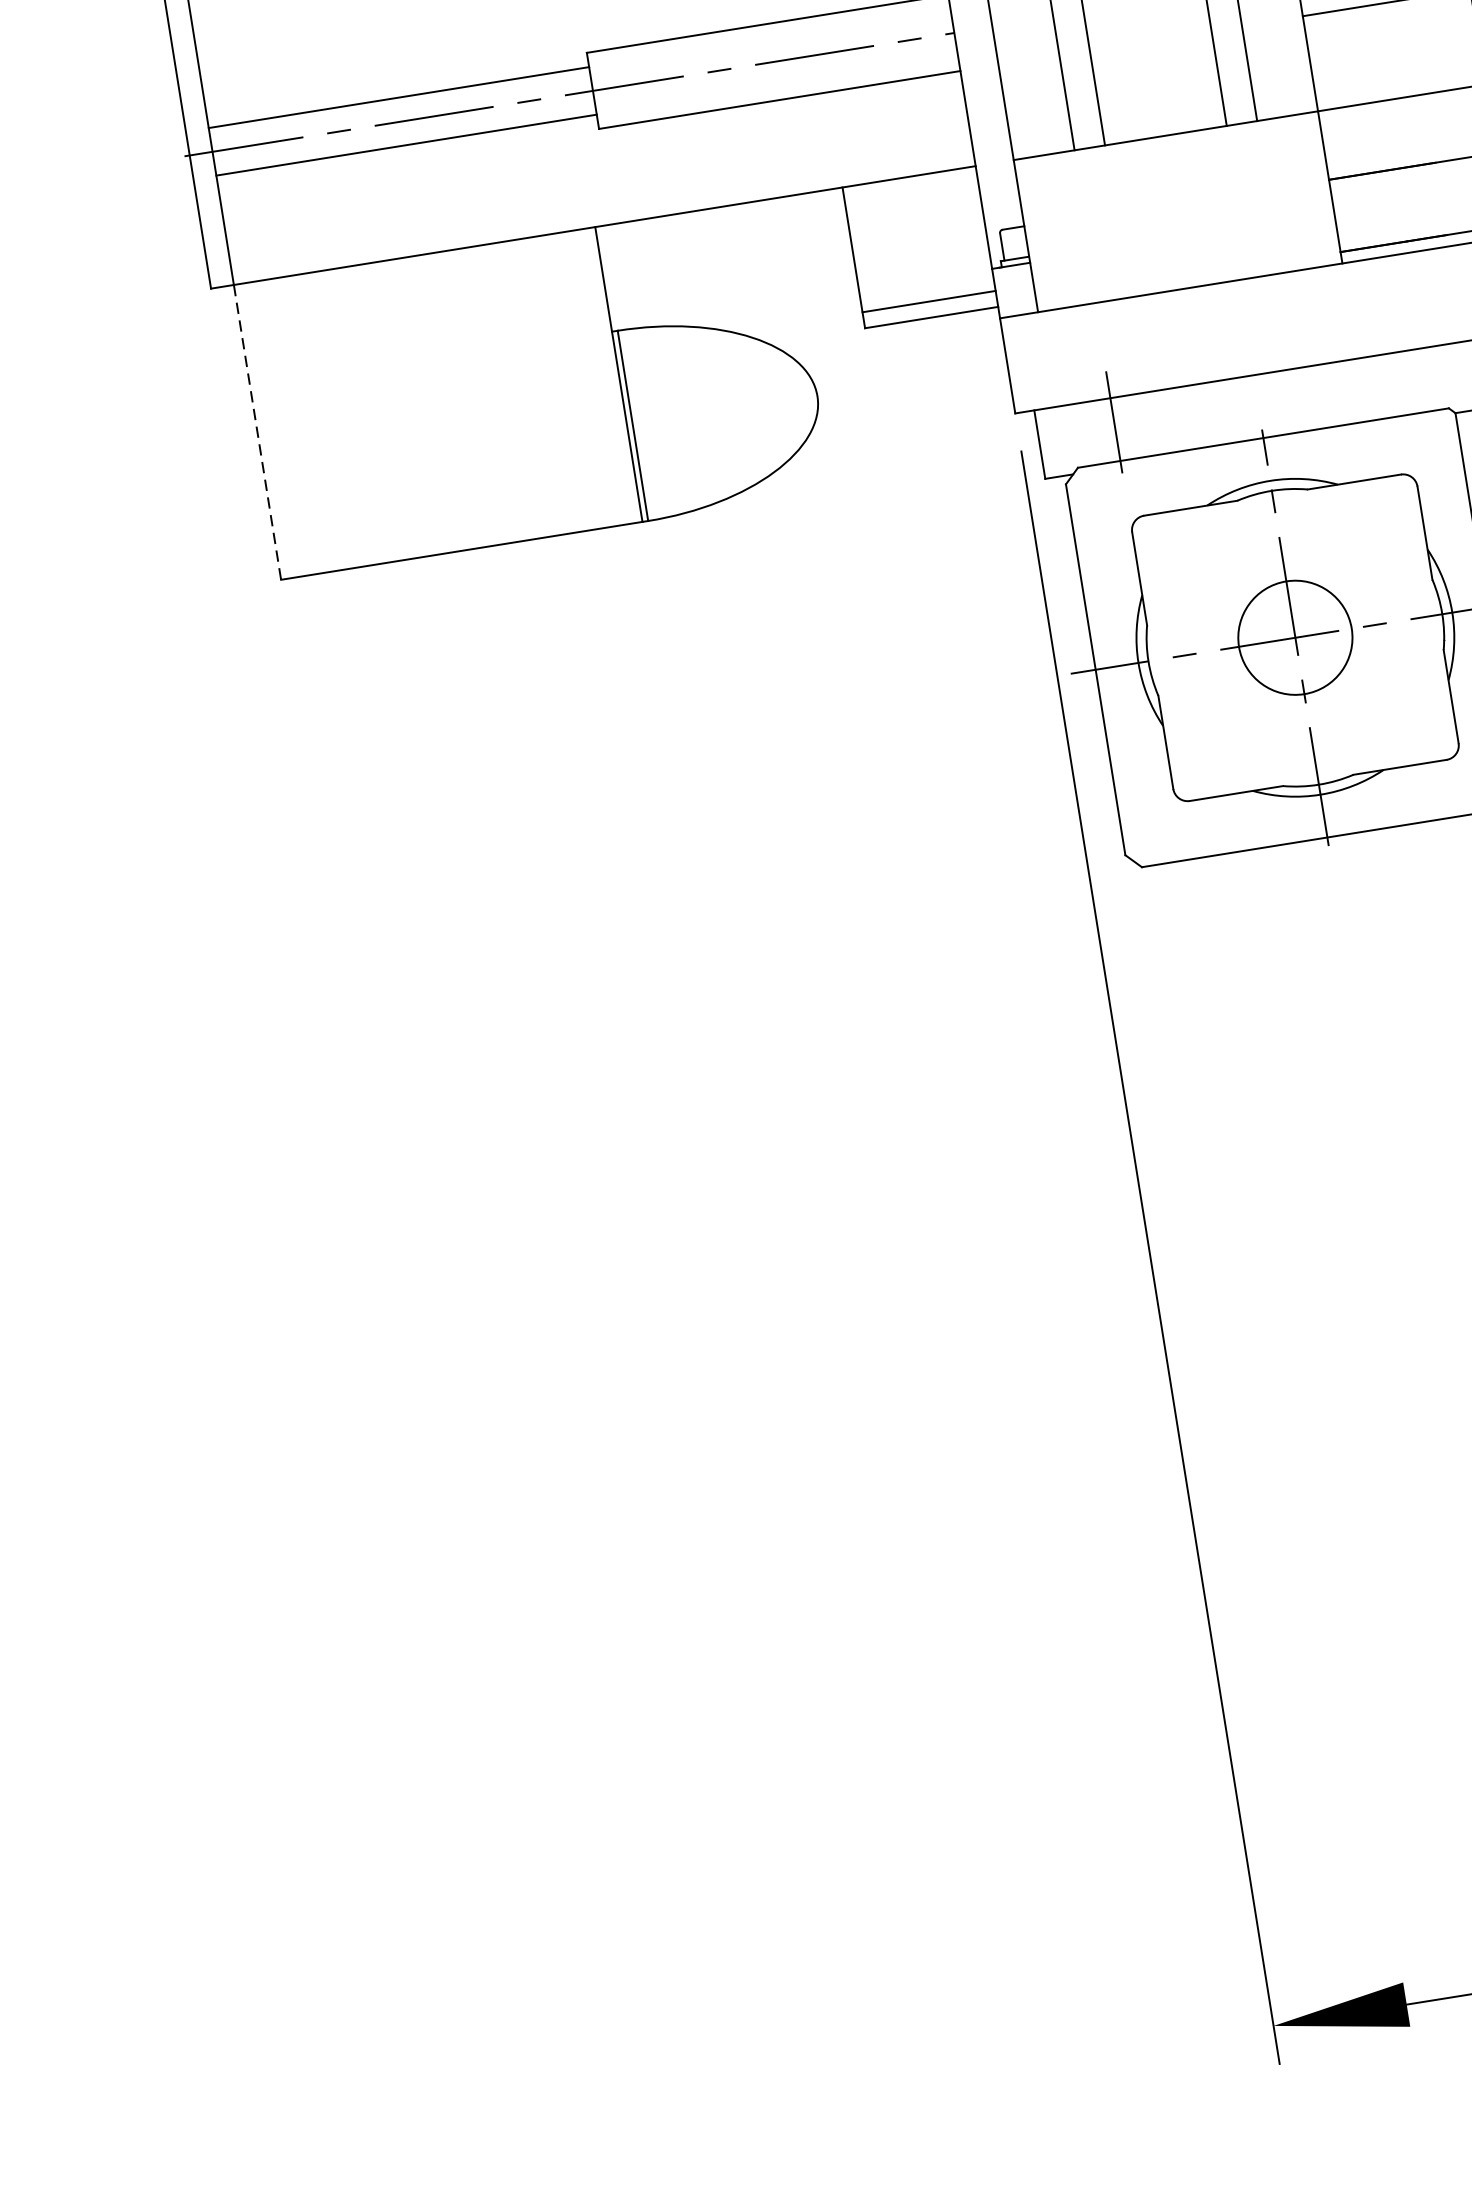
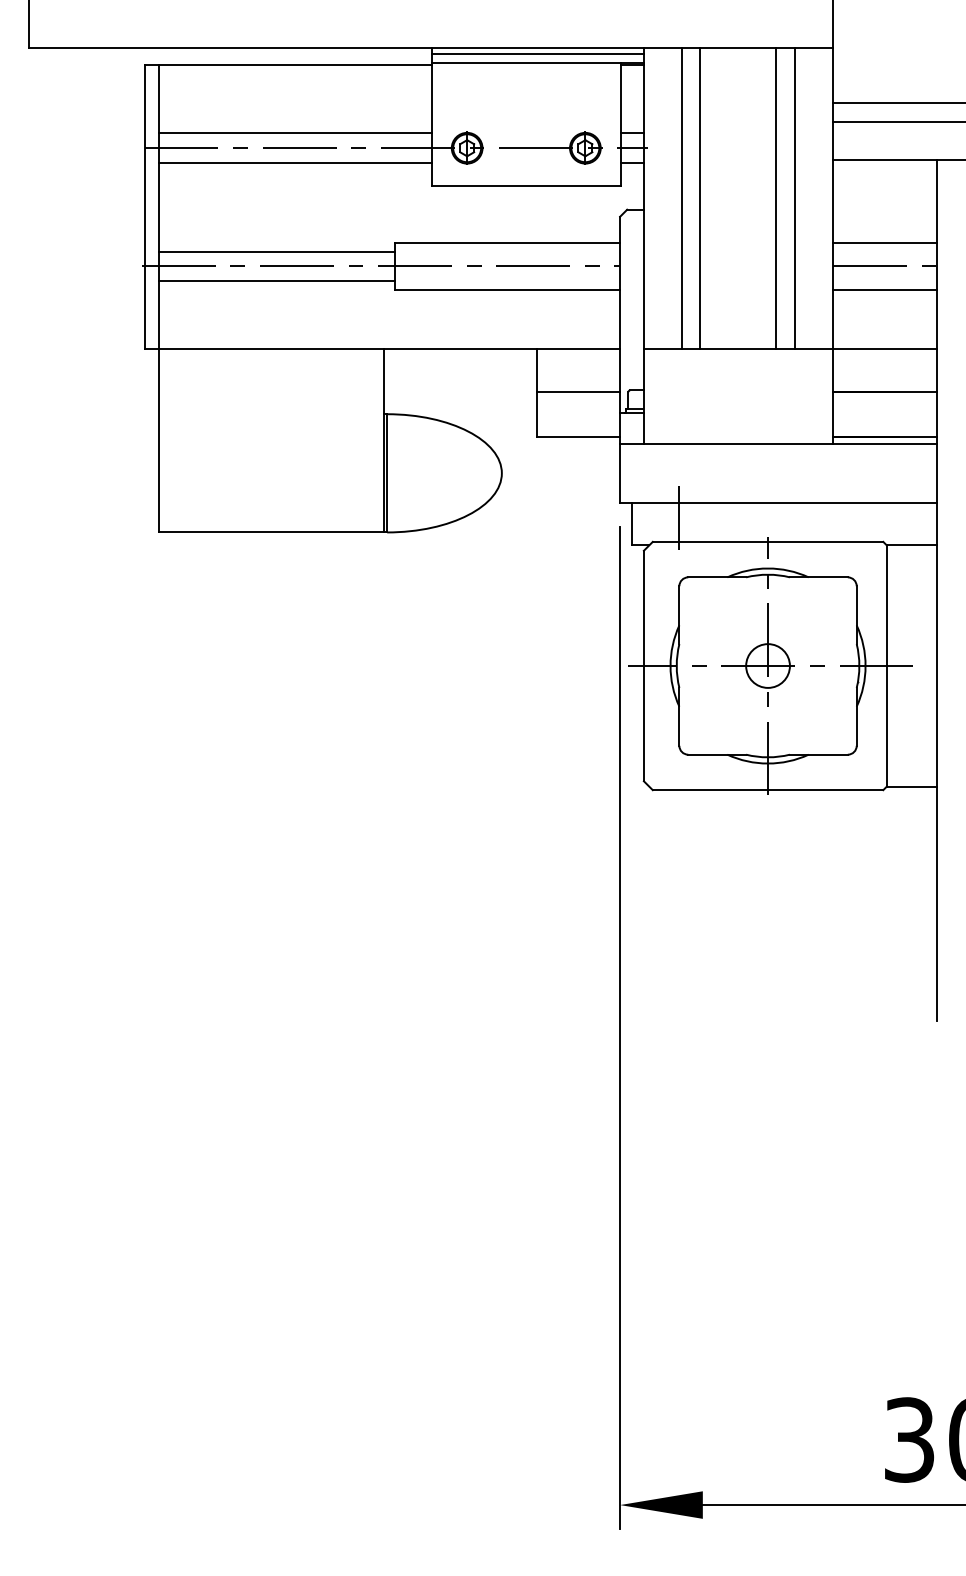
line: (928, 301) -> (578, 391), moved
line: (258, 431) -> (159, 440), dashed -> solid
circle: (1294, 637) -> (767, 665), size x0.62

